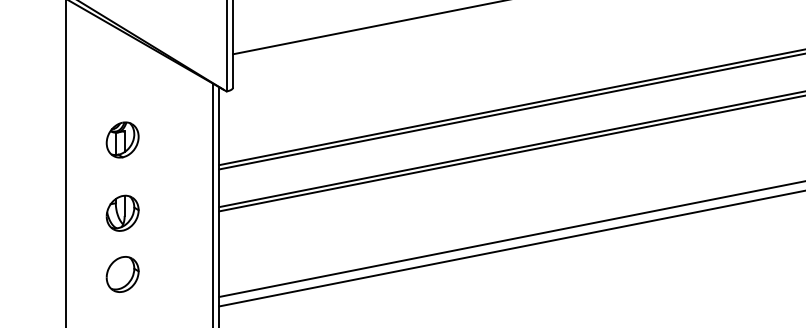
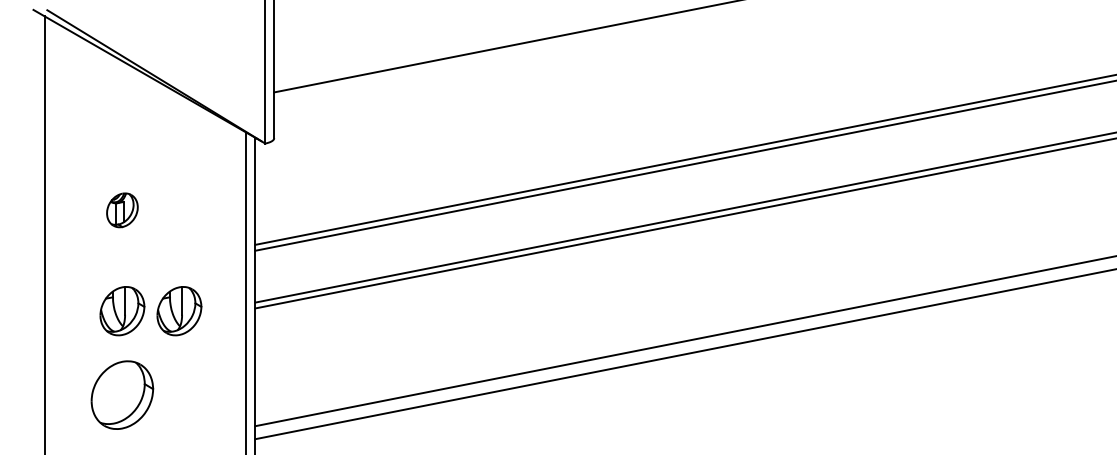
part: (122, 140) -> (122, 210), size x0.7
part: (164, 213) -> (179, 311), added
part: (122, 274) -> (122, 395), size x1.4

